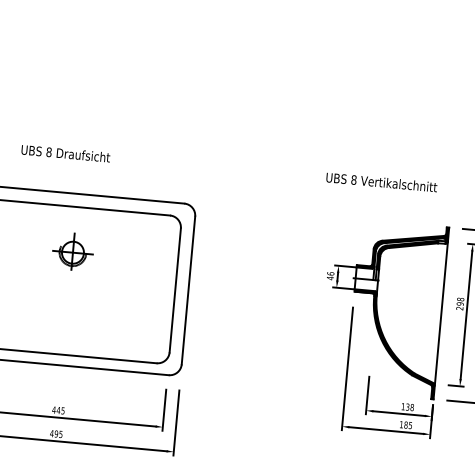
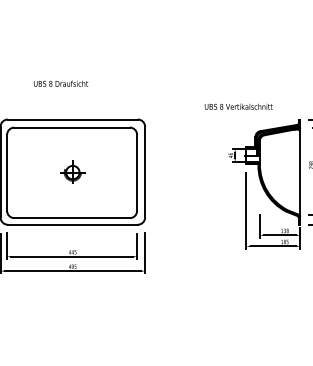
text: (66, 153) -> (61, 83), moved
text: (381, 181) -> (238, 106), moved
part: (72, 250) -> (72, 171), moved

